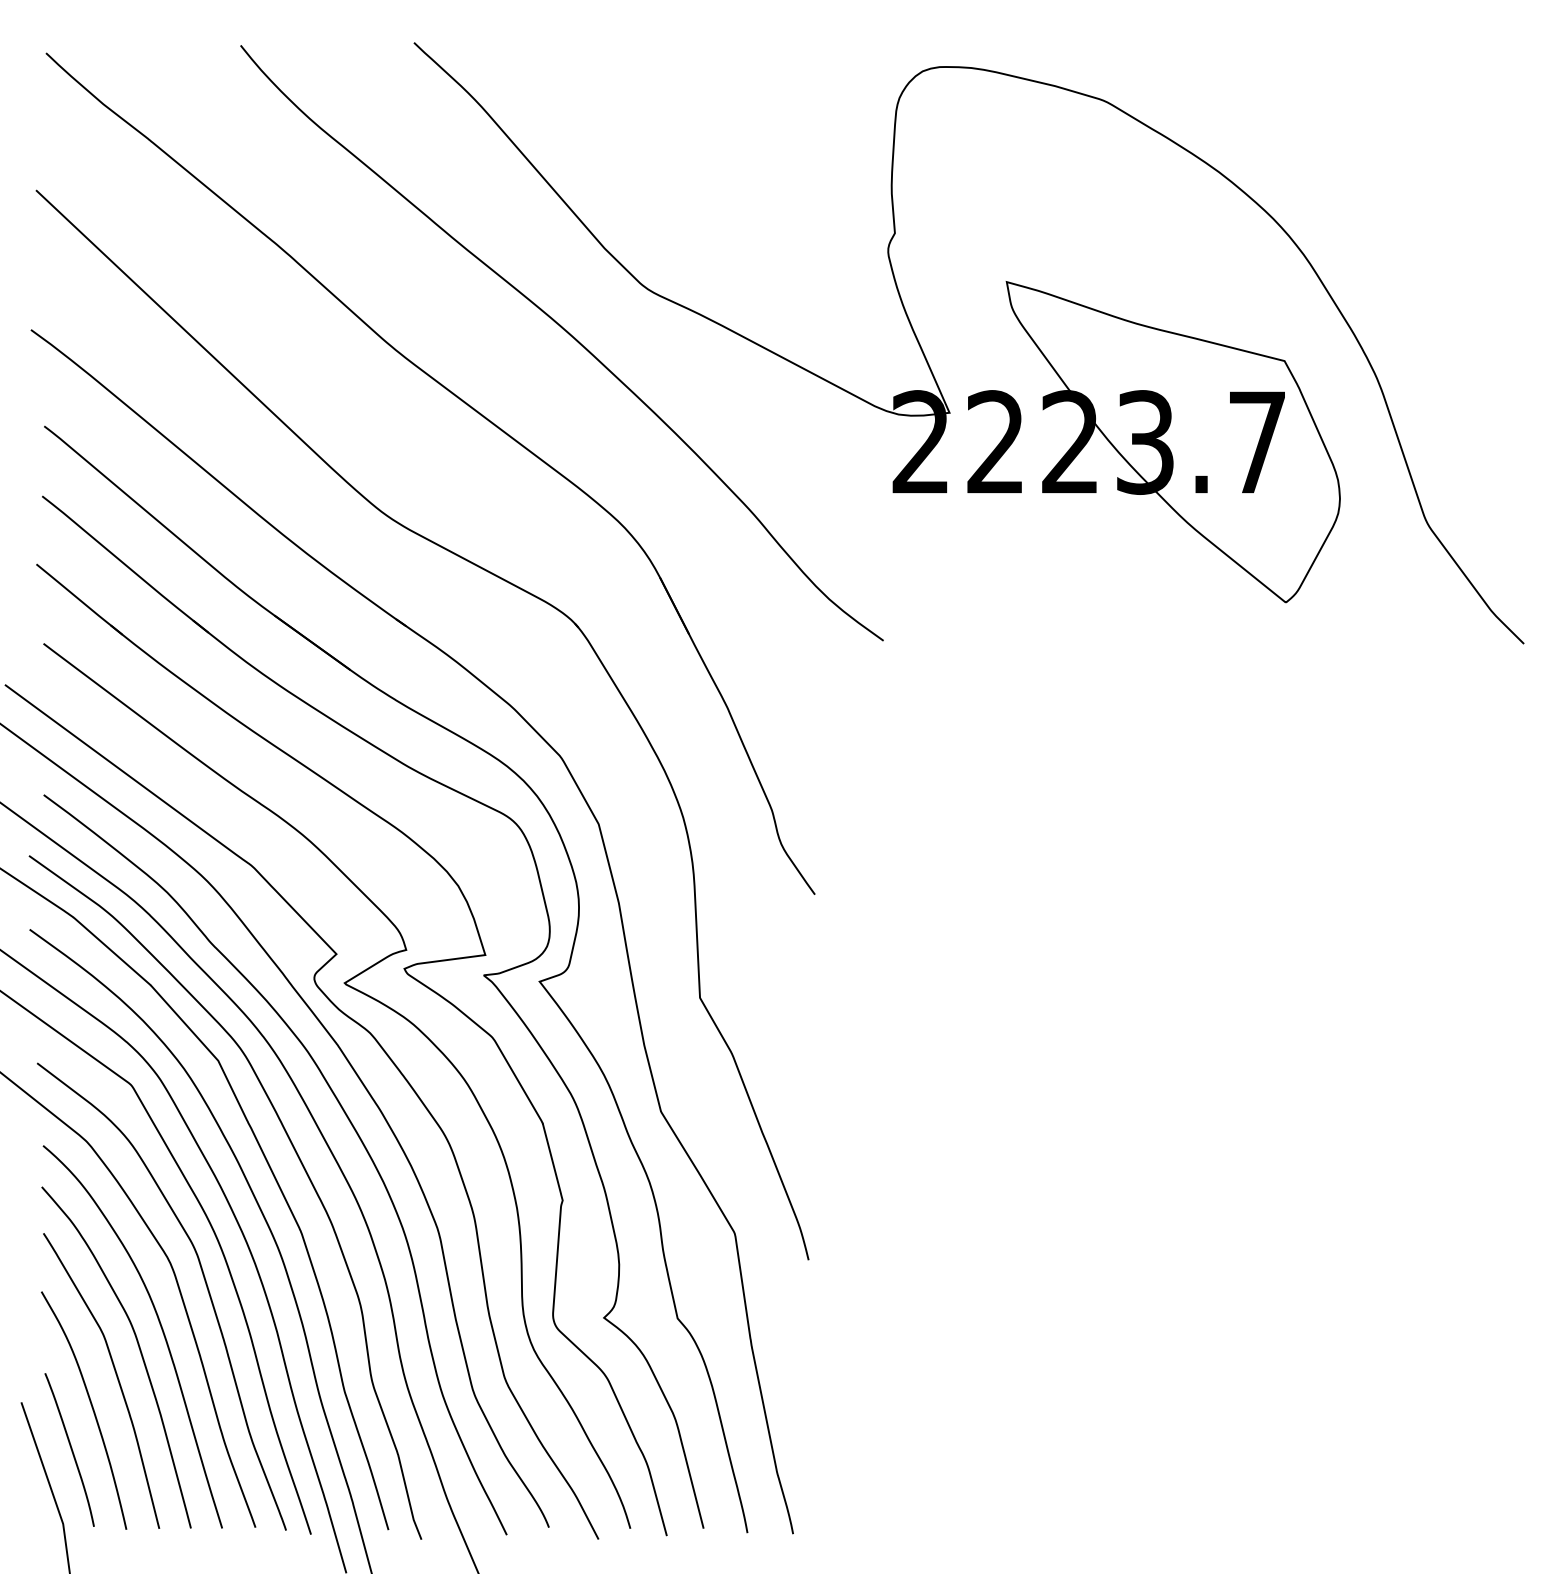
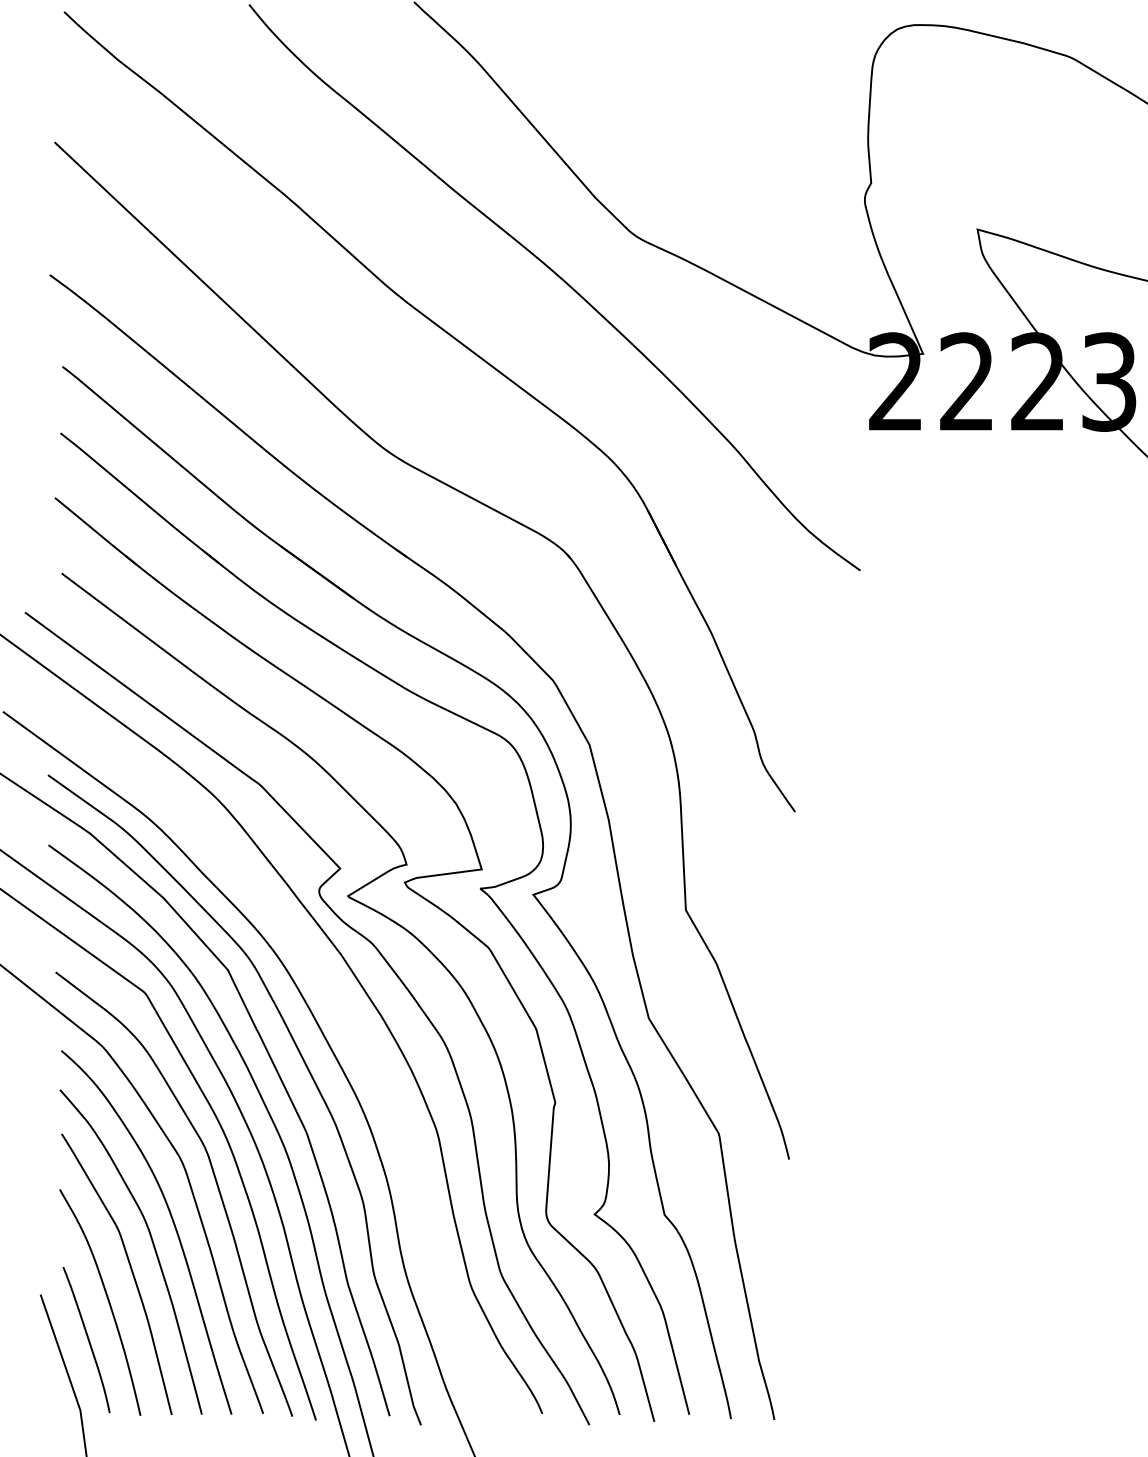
curve: (349, 1122) -> (352, 1028), removed

